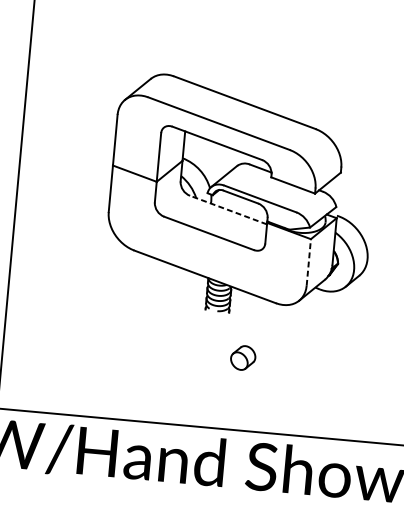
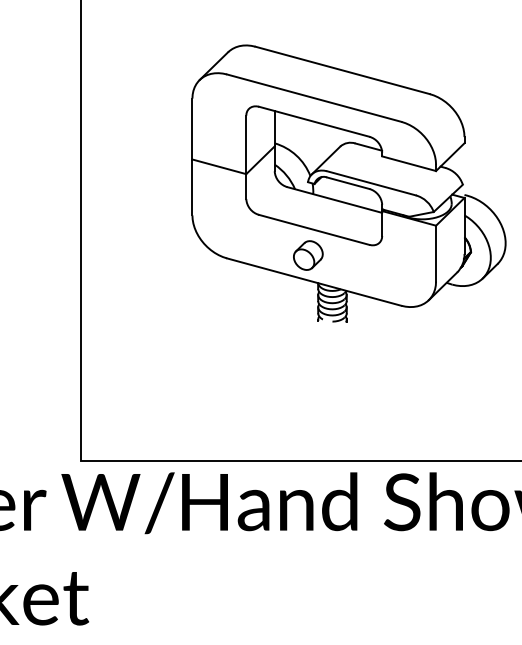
line: (228, 209) -> (334, 199), dashed -> solid
line: (309, 262) -> (436, 253), dashed -> solid
part: (243, 357) -> (308, 255), moved

